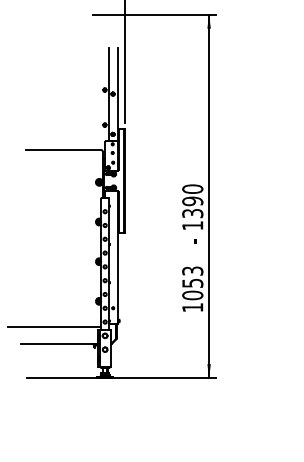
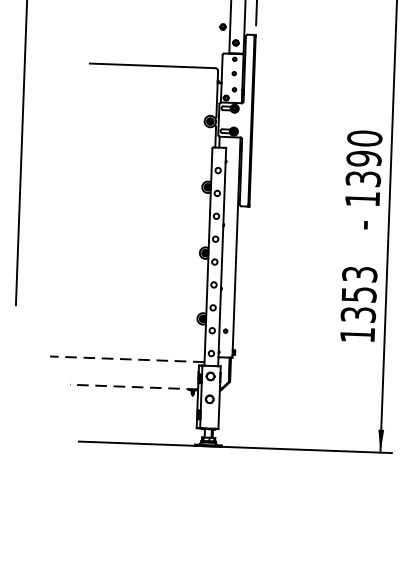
text: (192, 295) -> (357, 314), 1053 -> 1353
line: (54, 327) -> (127, 359), solid -> dashed
line: (59, 343) -> (134, 386), solid -> dashed

